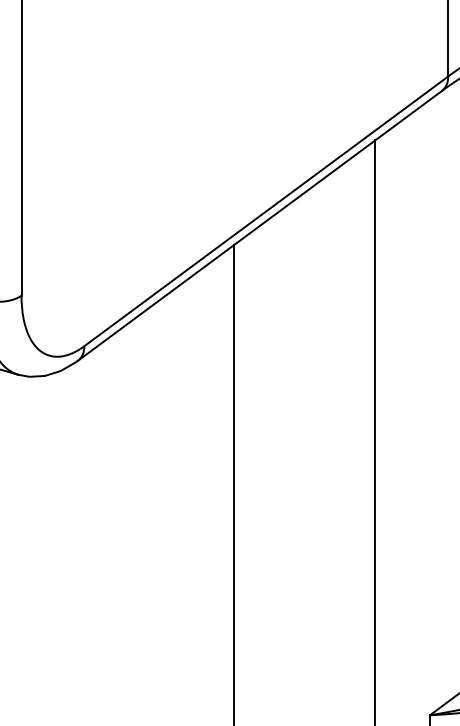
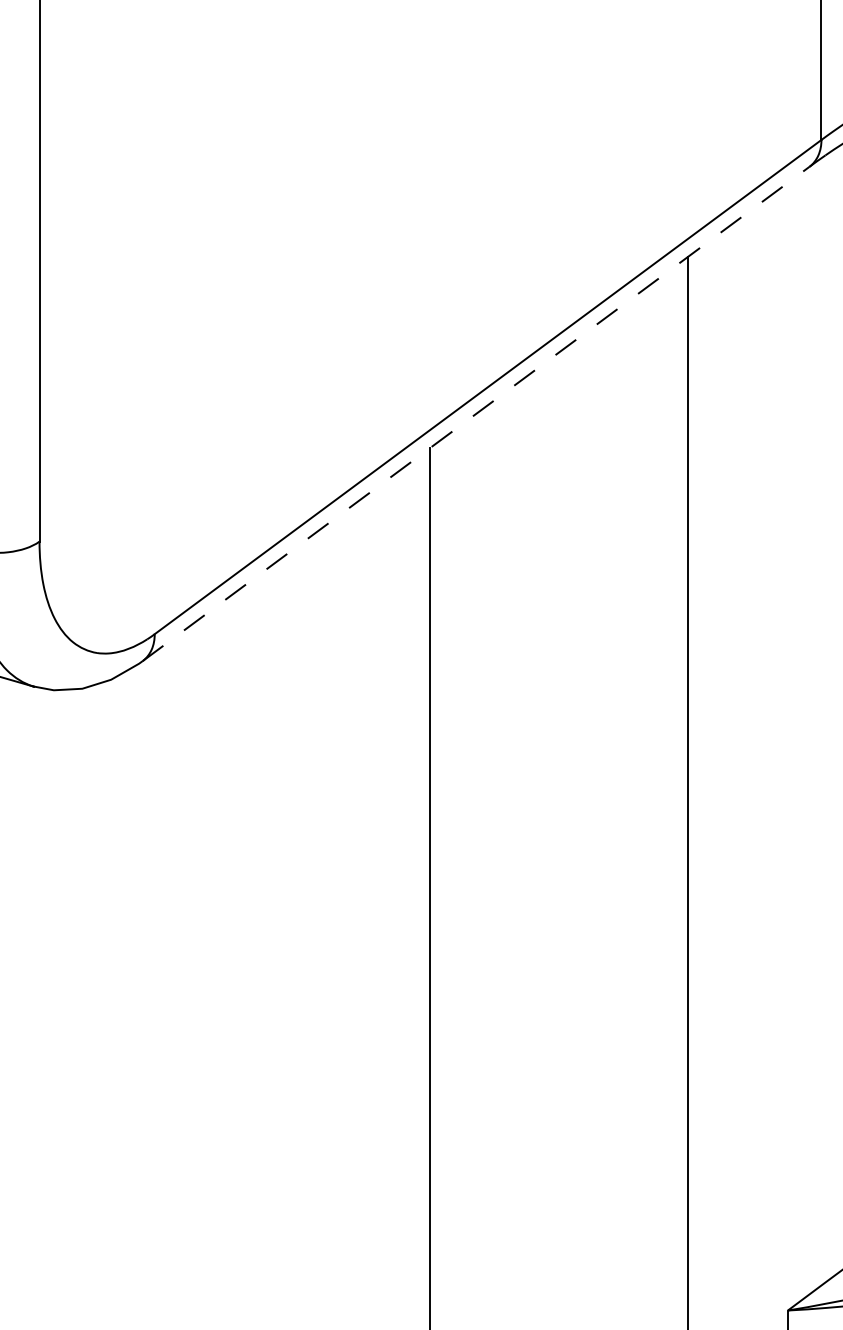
line: (260, 225) -> (477, 413), solid -> dashed

